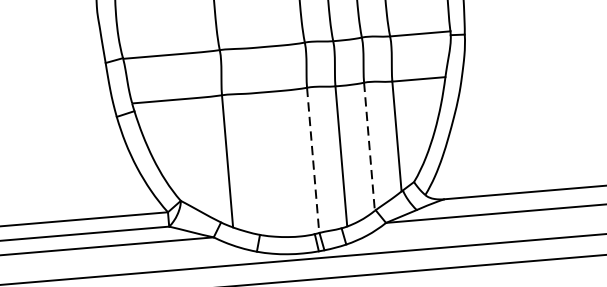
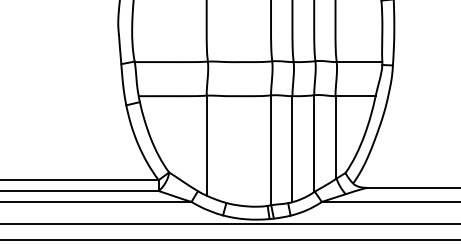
line: (369, 147) -> (314, 144), dashed -> solid
line: (313, 160) -> (271, 150), dashed -> solid

